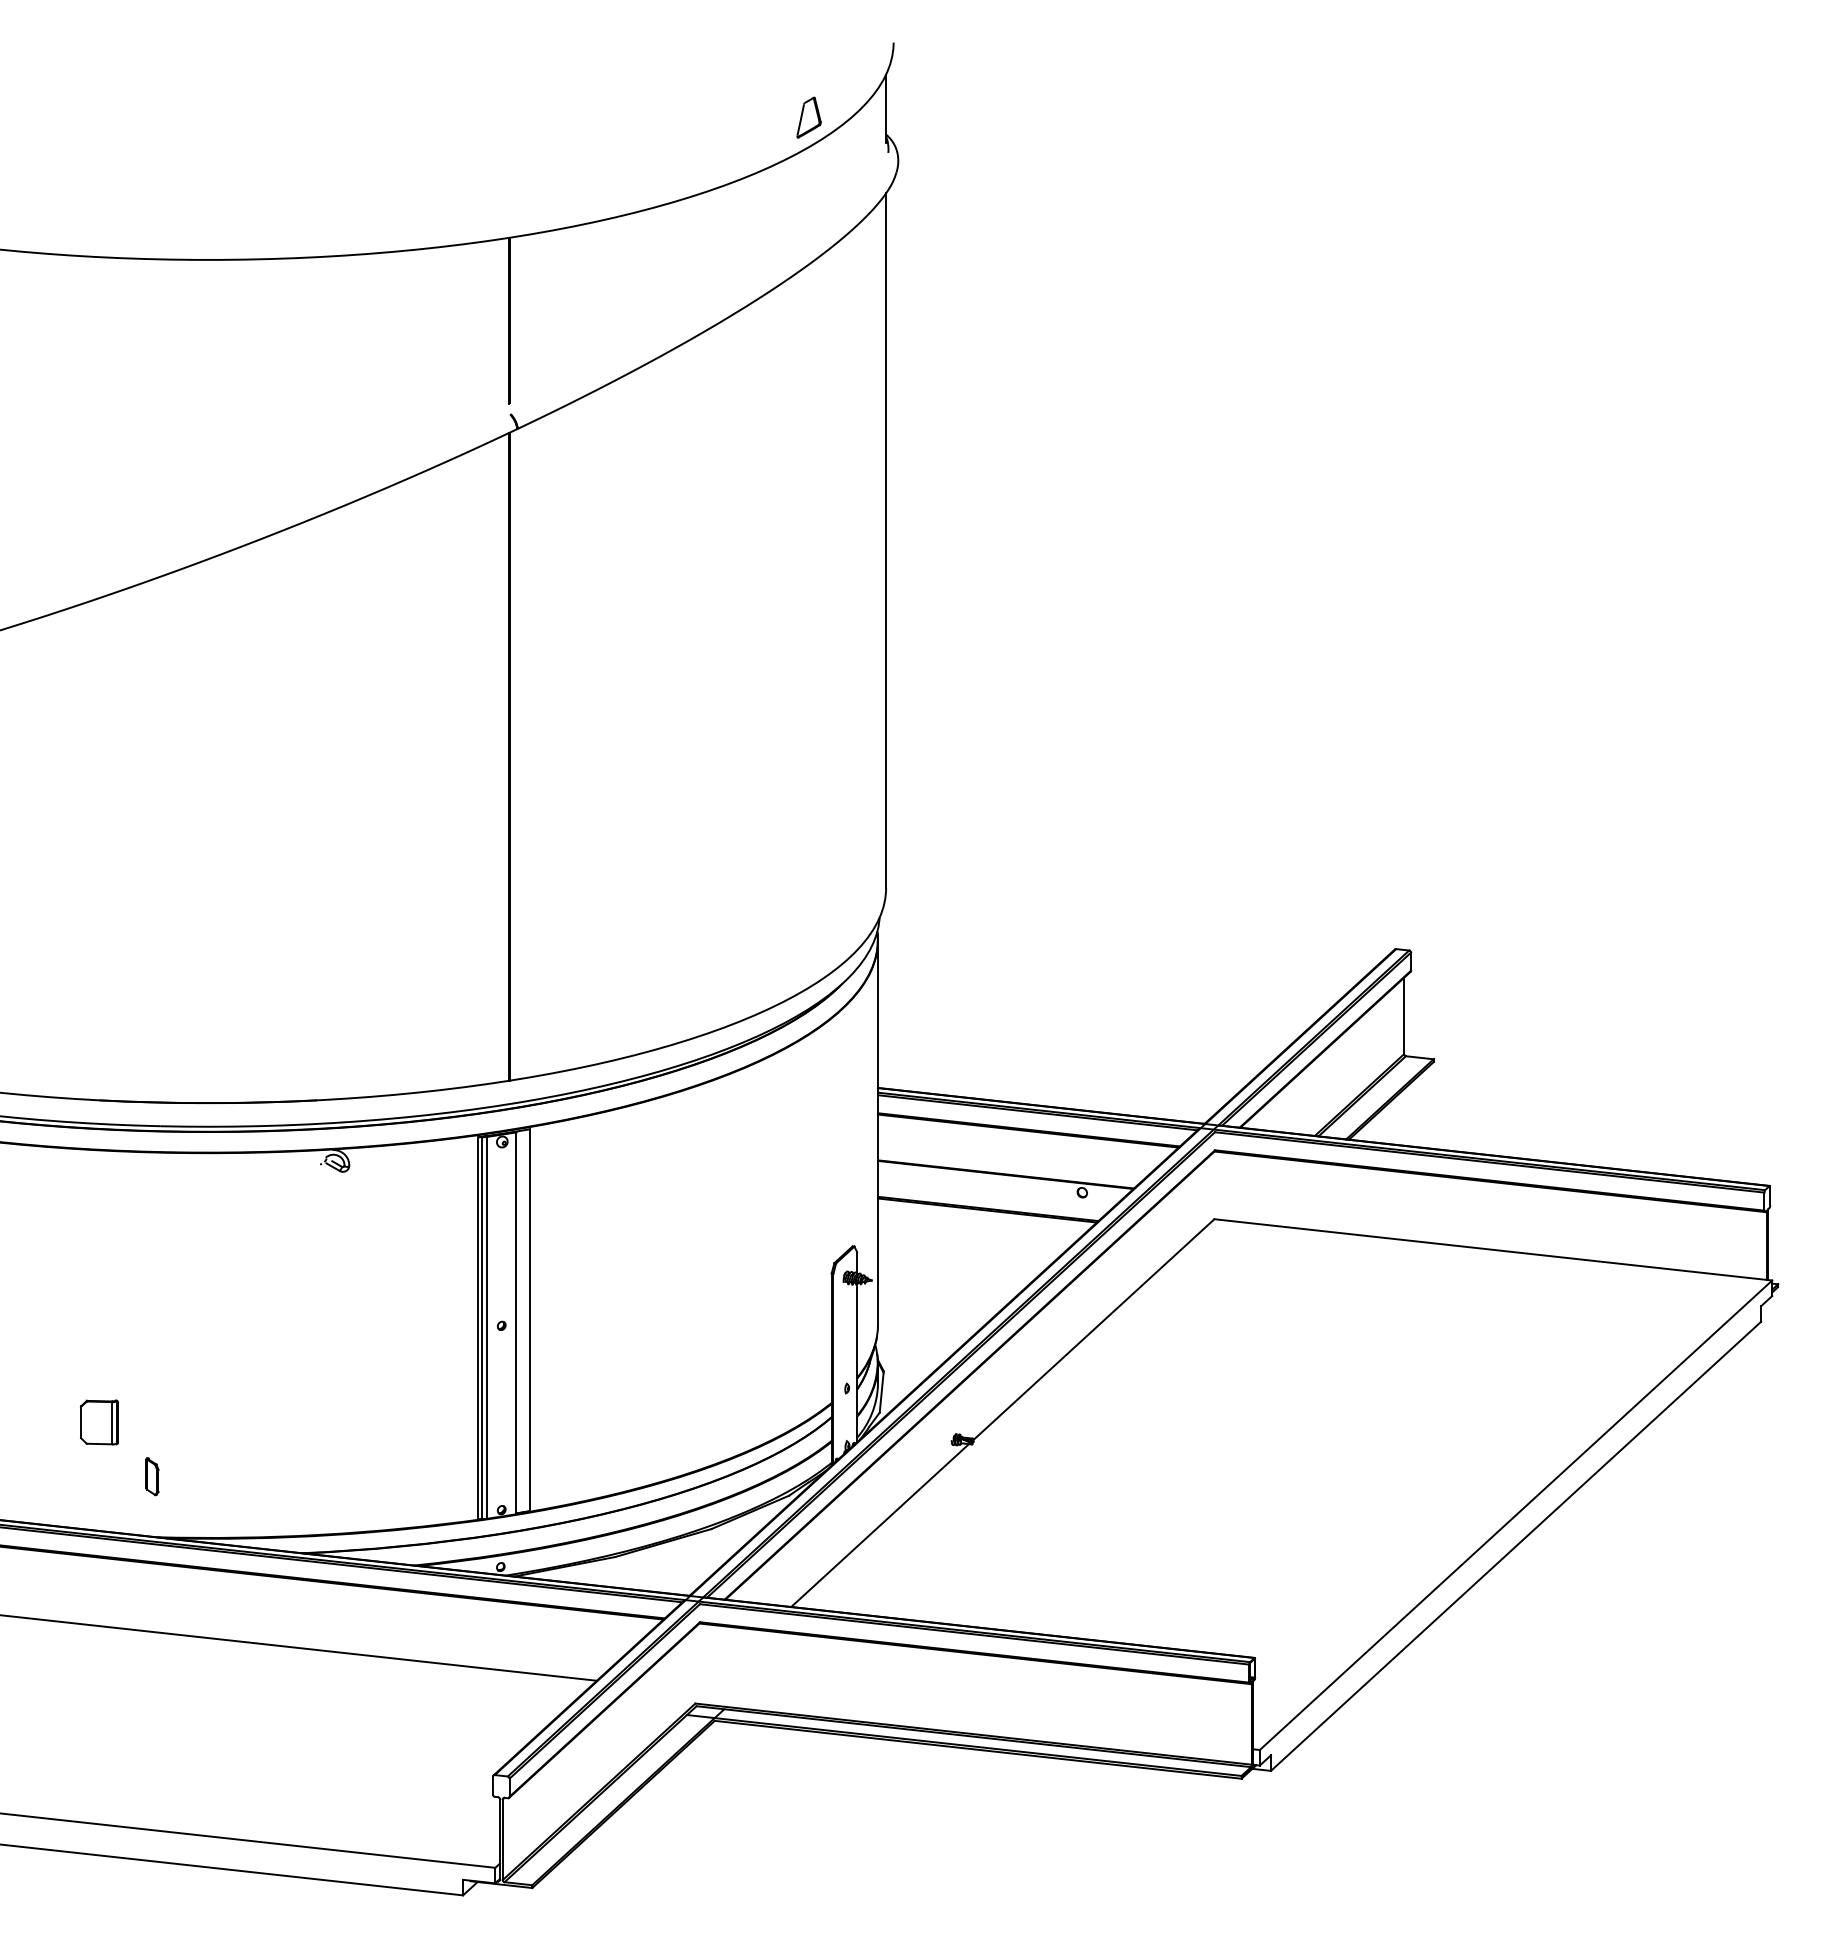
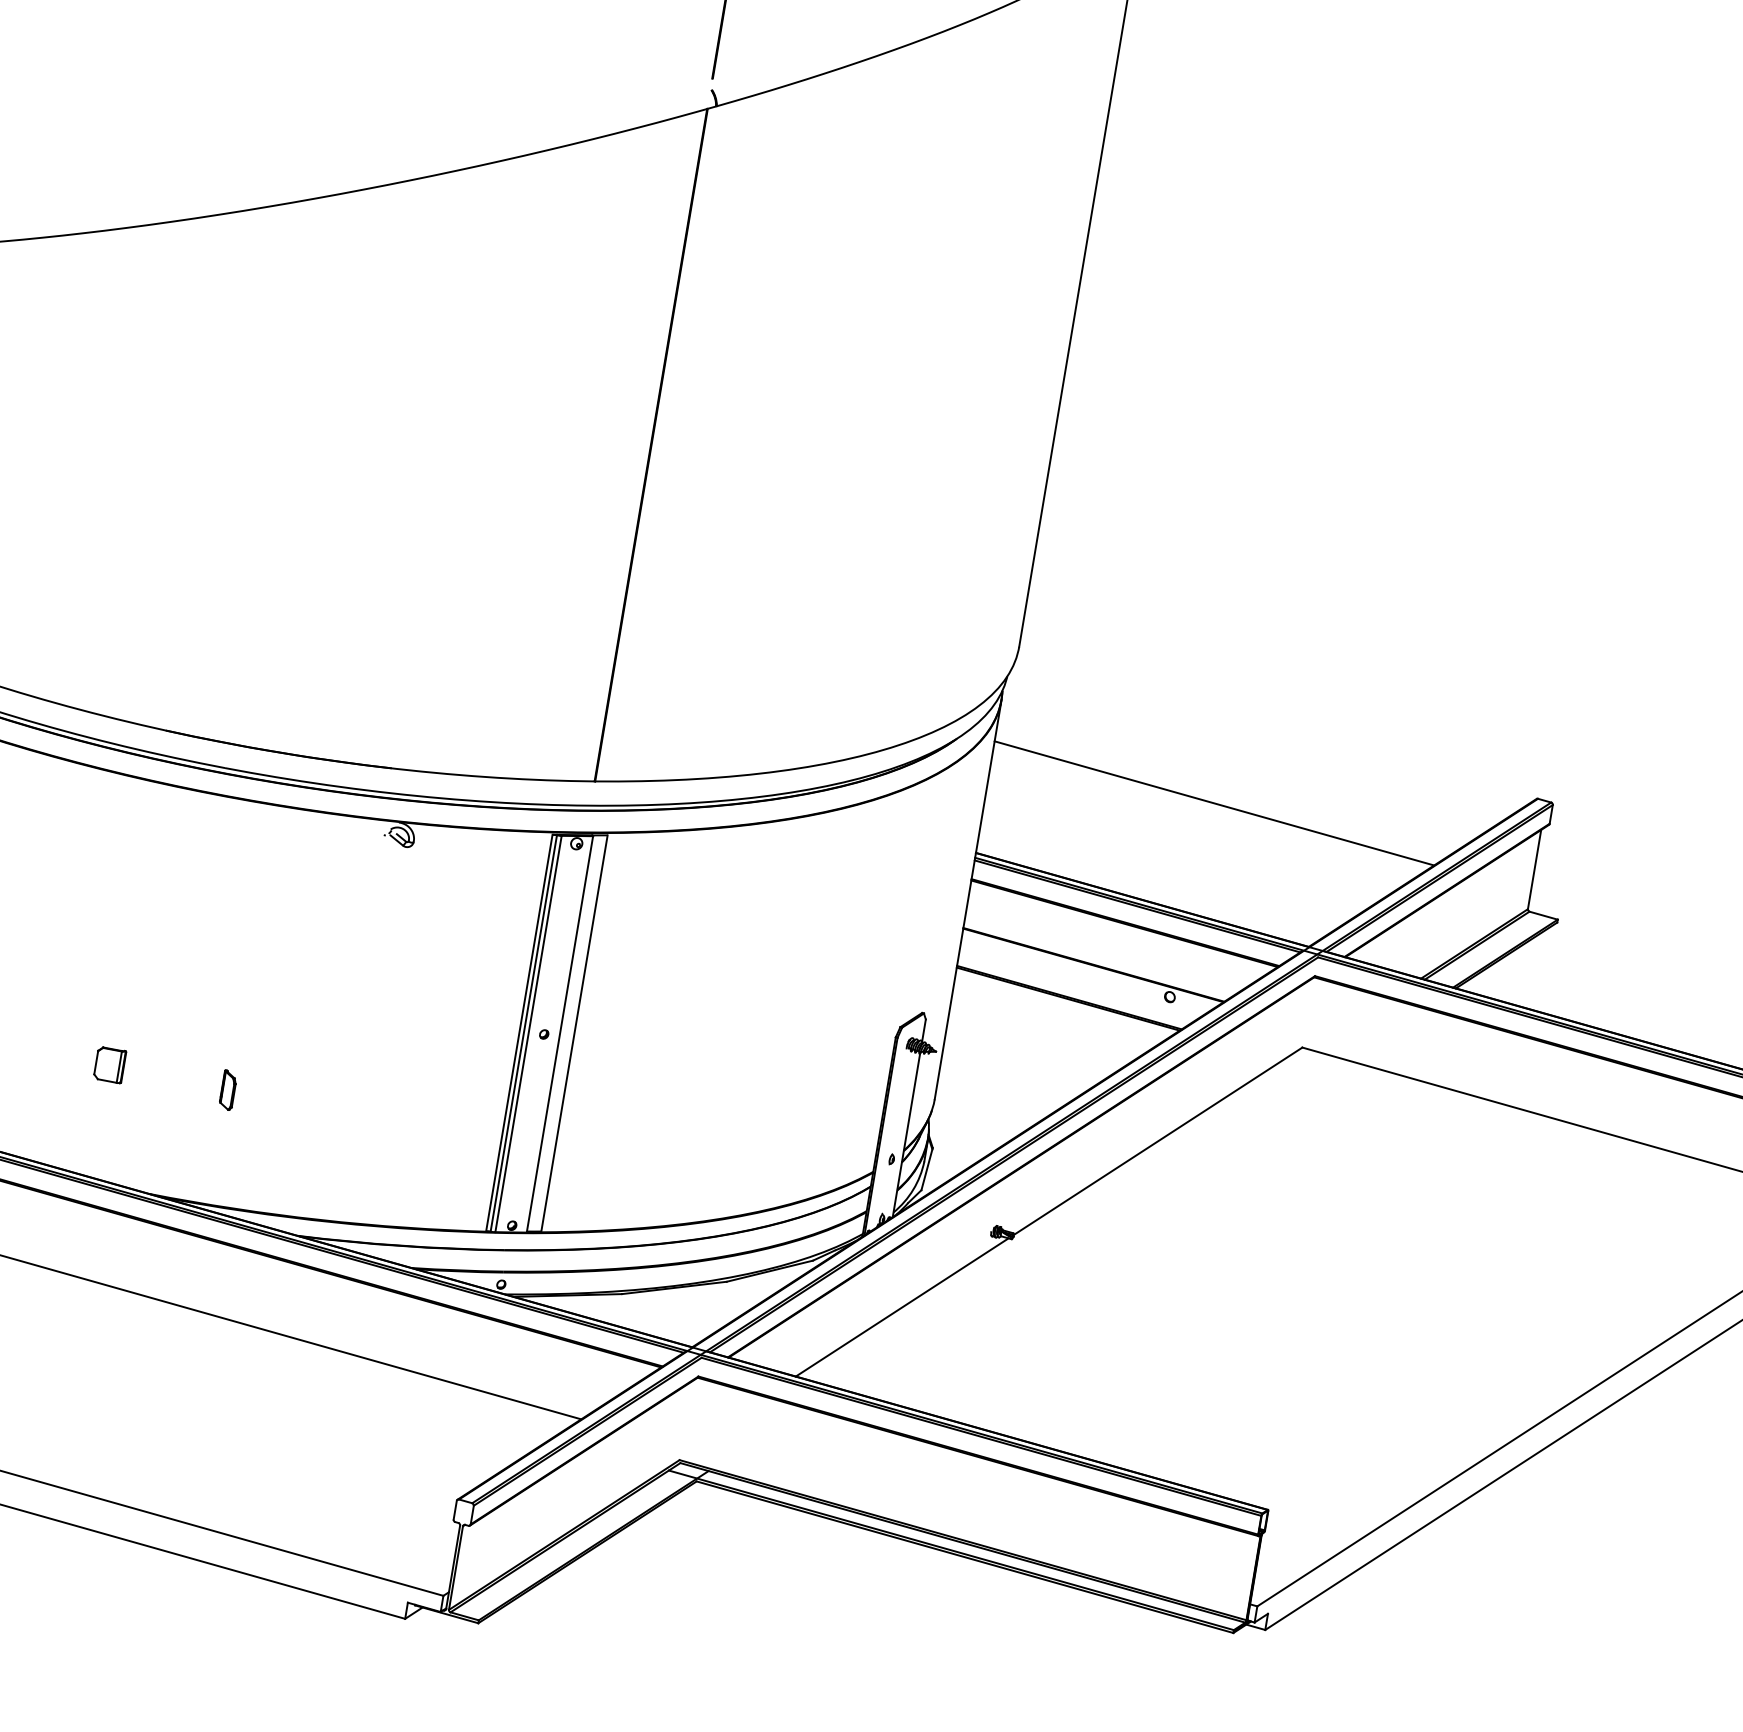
line: (1093, 1003) -> (1214, 802), added
part: (99, 1422) -> (109, 1064), size x0.71
part: (152, 1476) -> (228, 1090), moved

